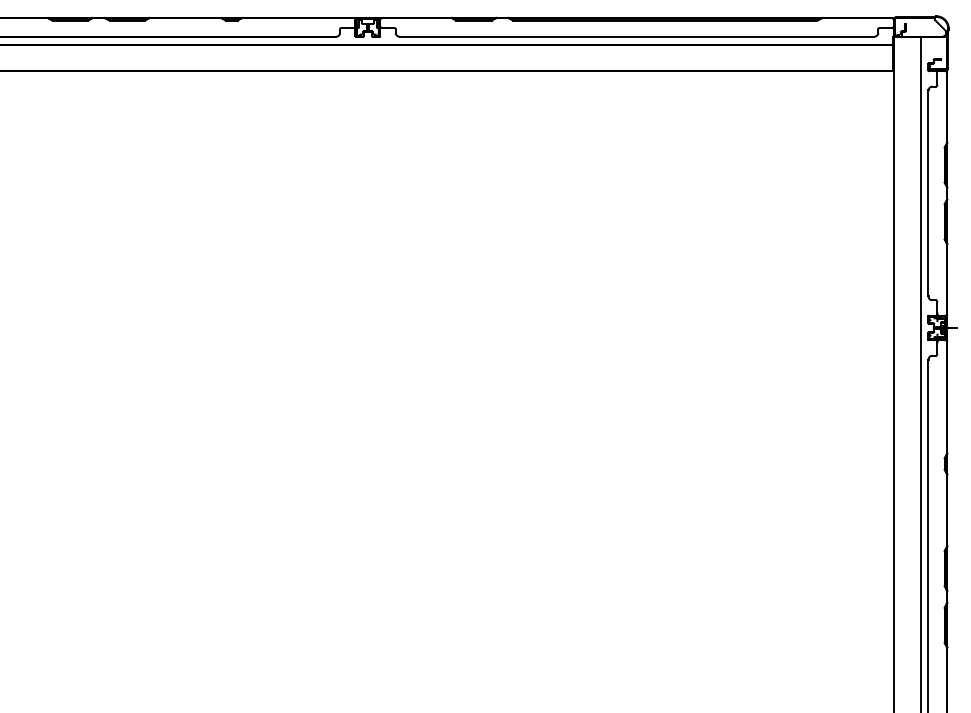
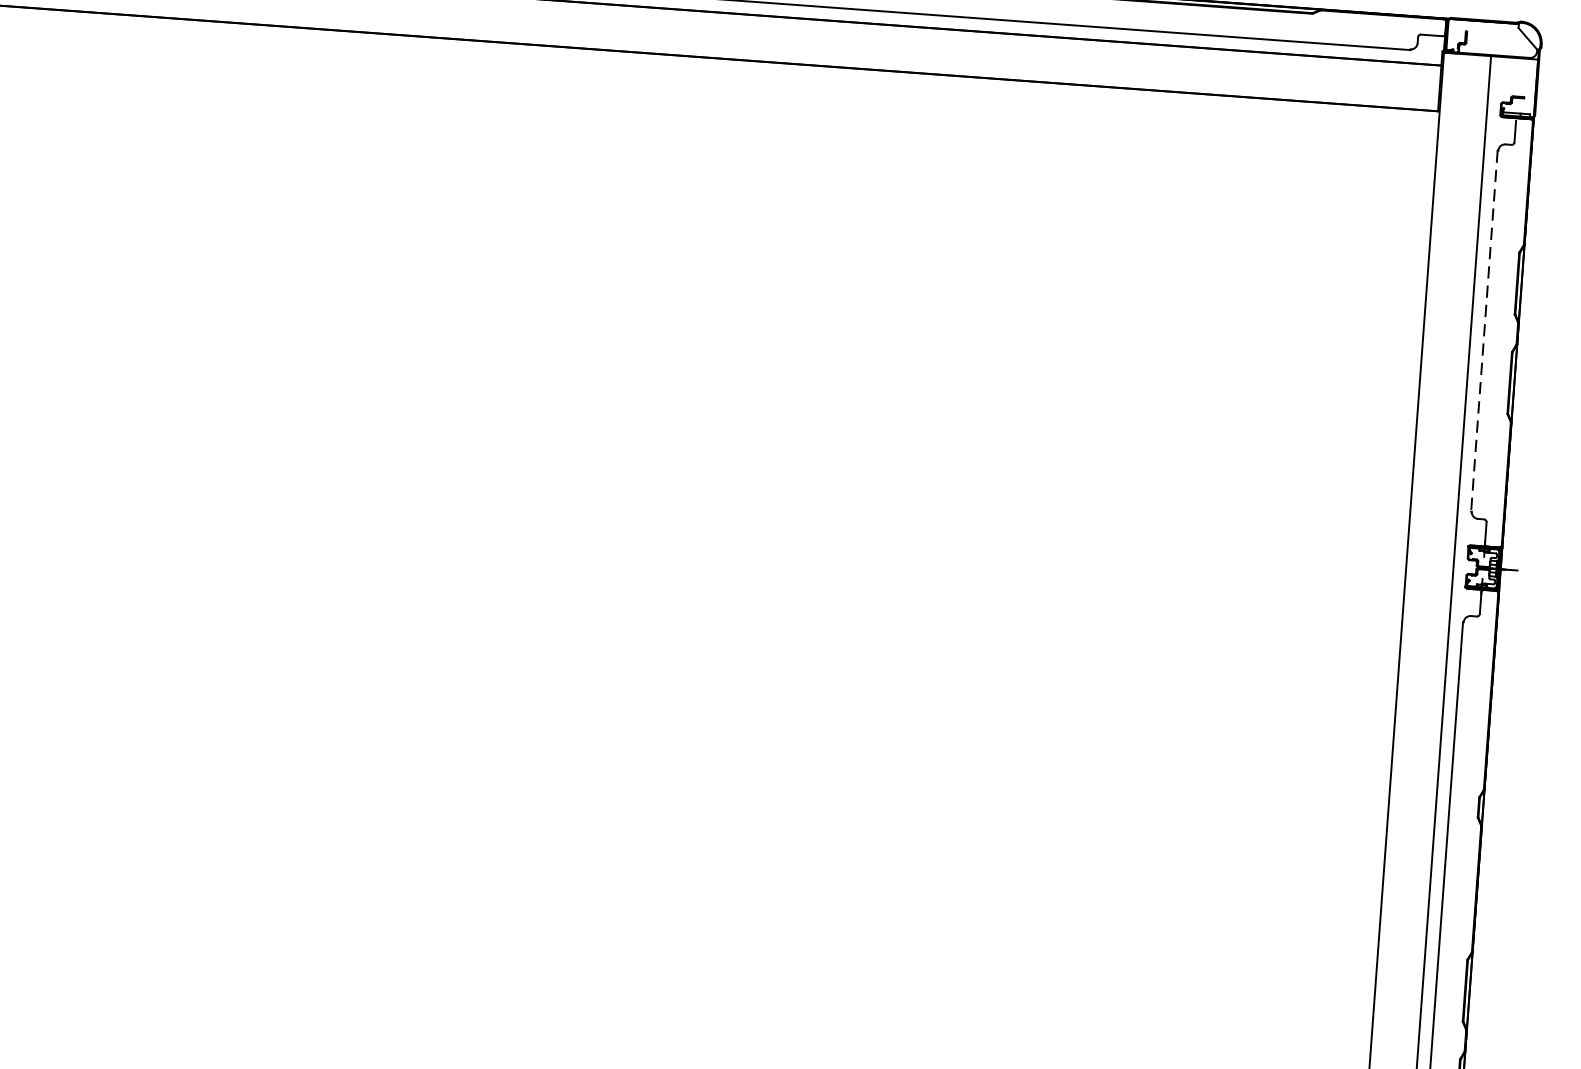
line: (928, 193) -> (1484, 331), solid -> dashed

